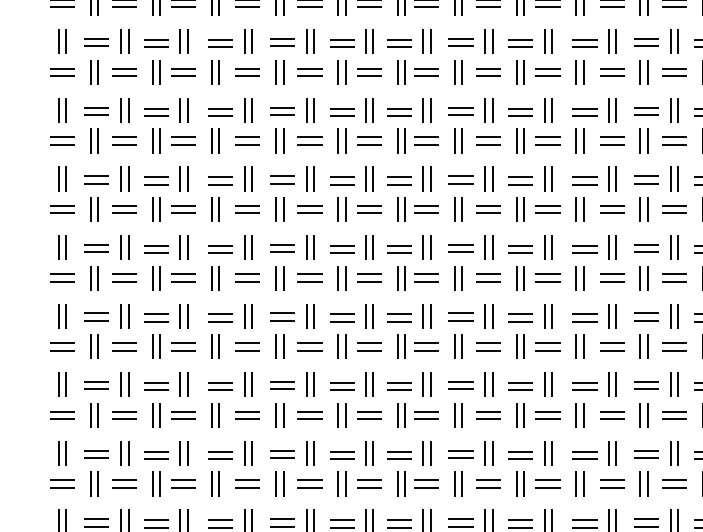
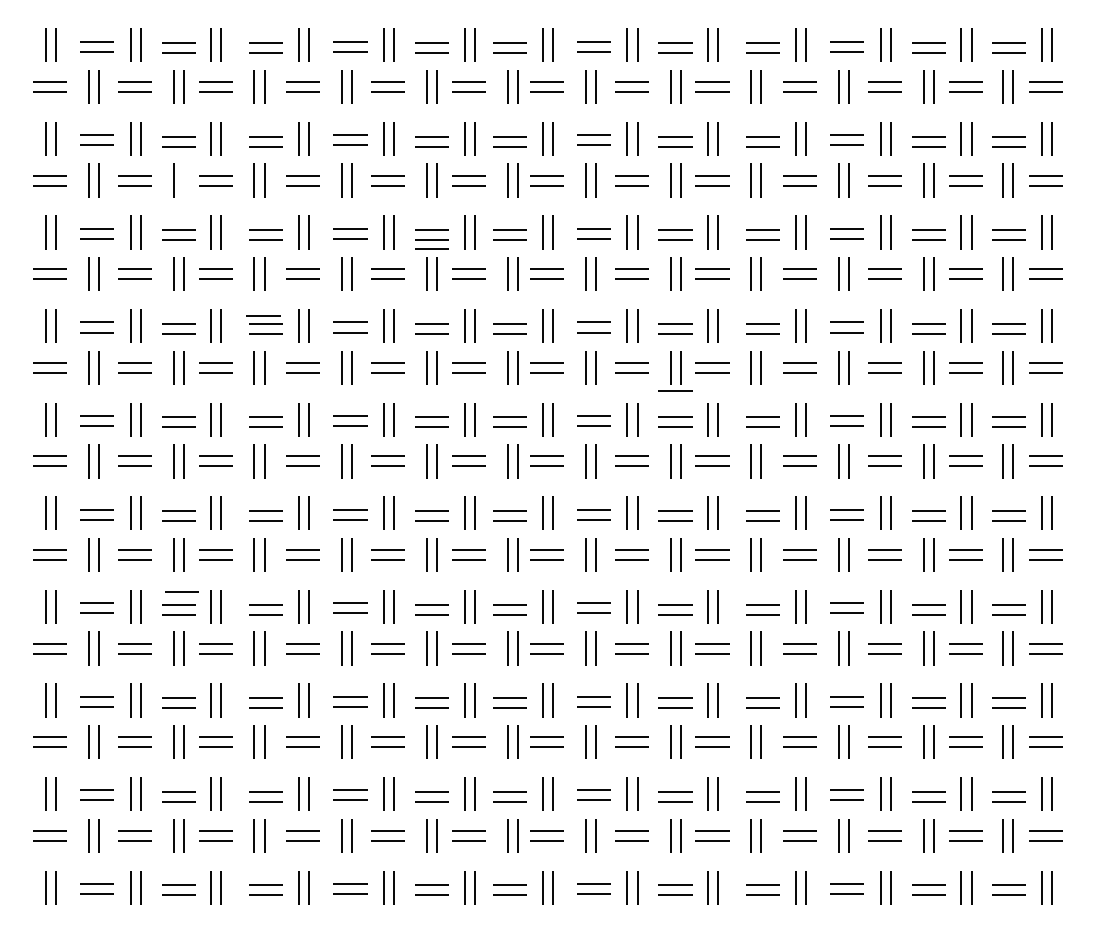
line: (160, 72) -> (183, 180), removed
line: (341, 122) -> (431, 248), added
line: (218, 171) -> (263, 315), added
line: (520, 226) -> (675, 390), added
line: (158, 373) -> (181, 591), added

